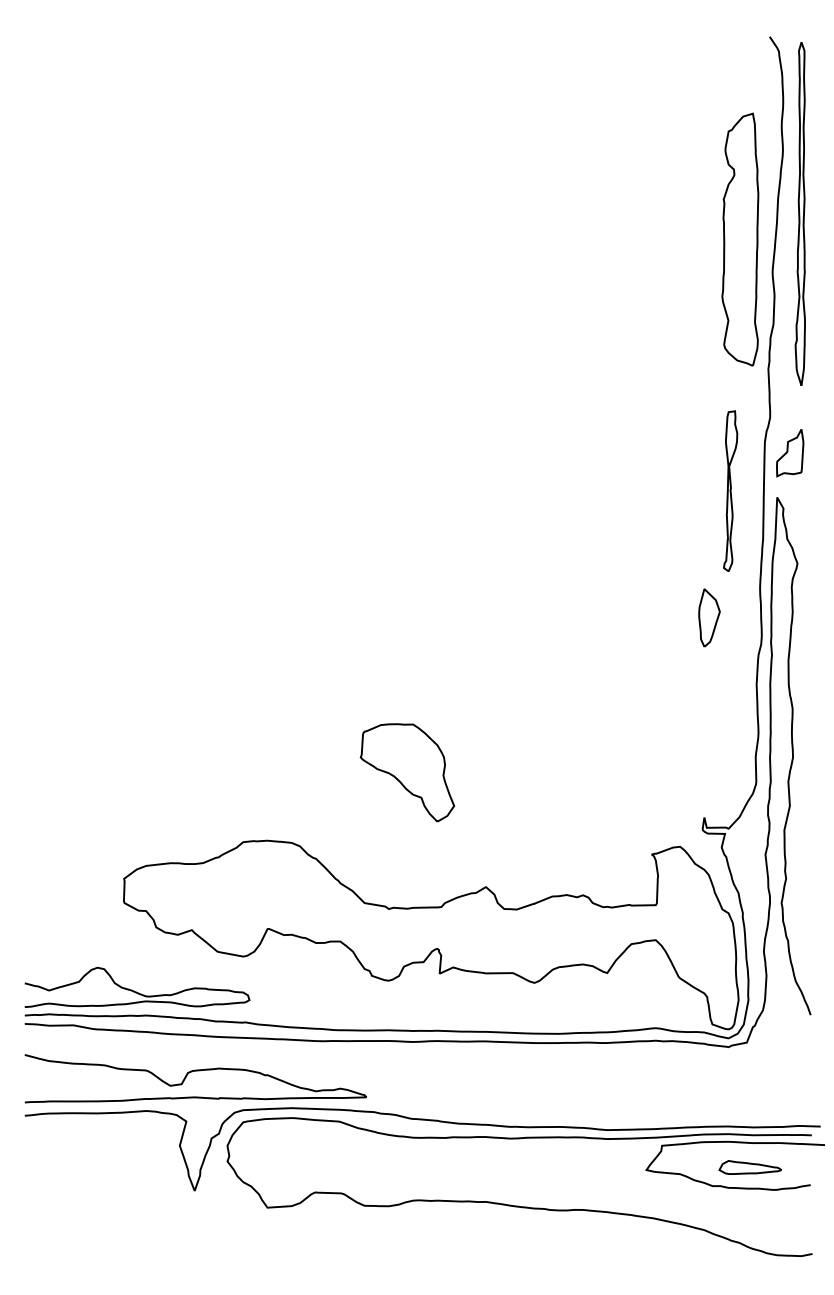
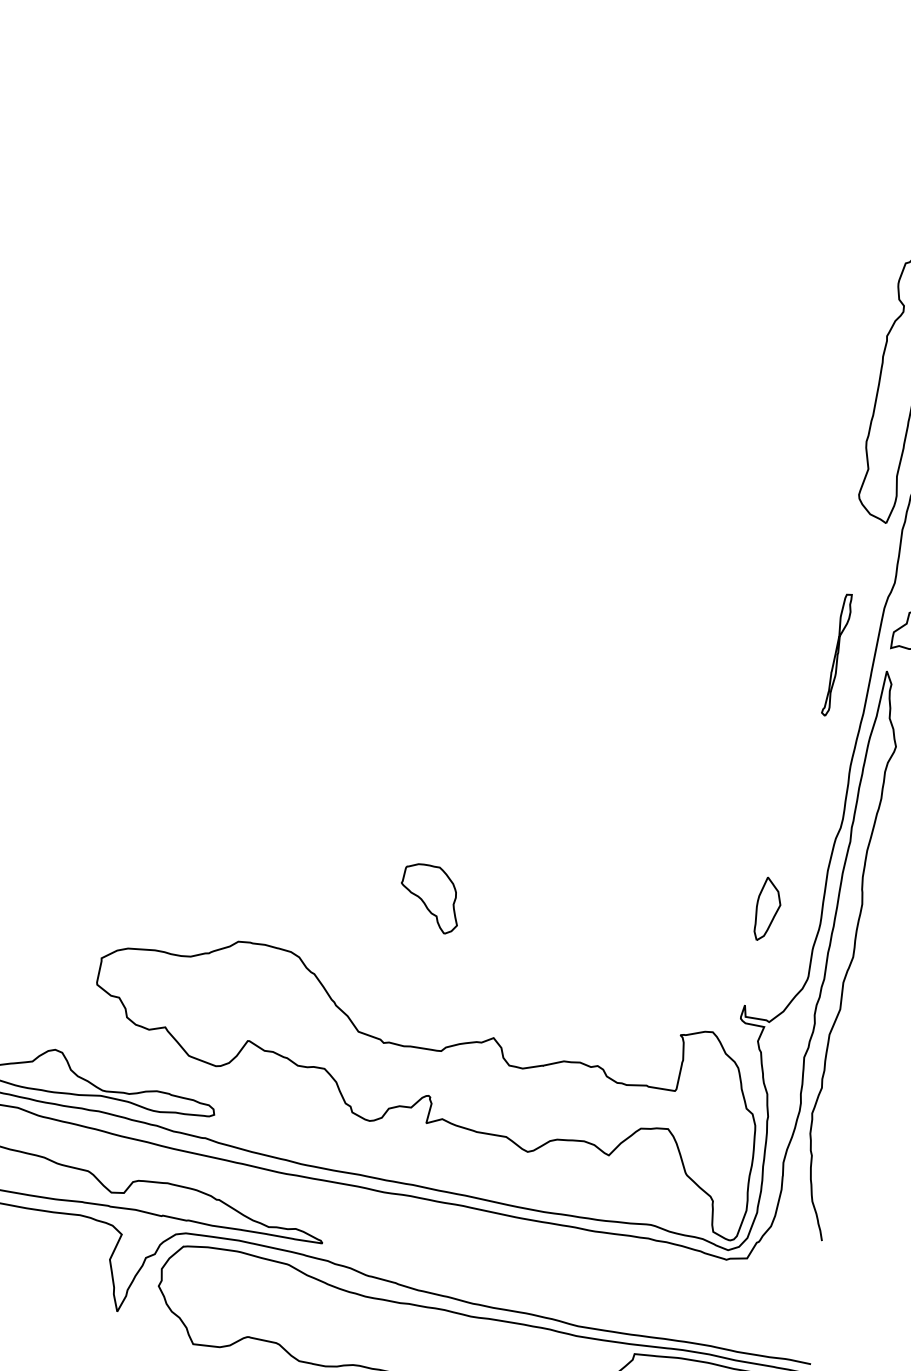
part: (730, 490) -> (837, 654), size x0.7
part: (709, 617) -> (767, 909), moved
part: (406, 772) -> (429, 897), size x0.6

